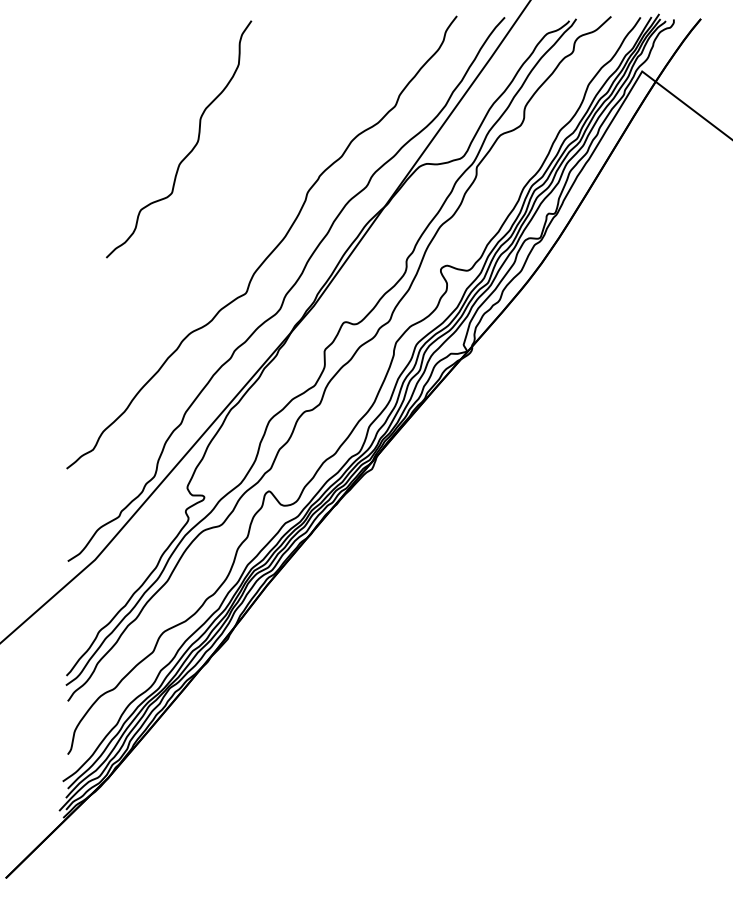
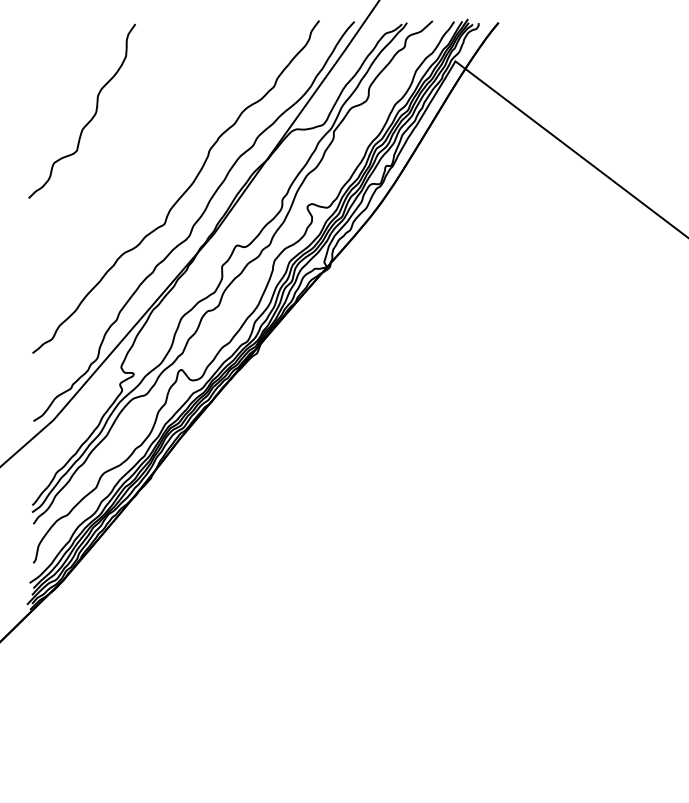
curve: (191, 147) -> (91, 117), moved

